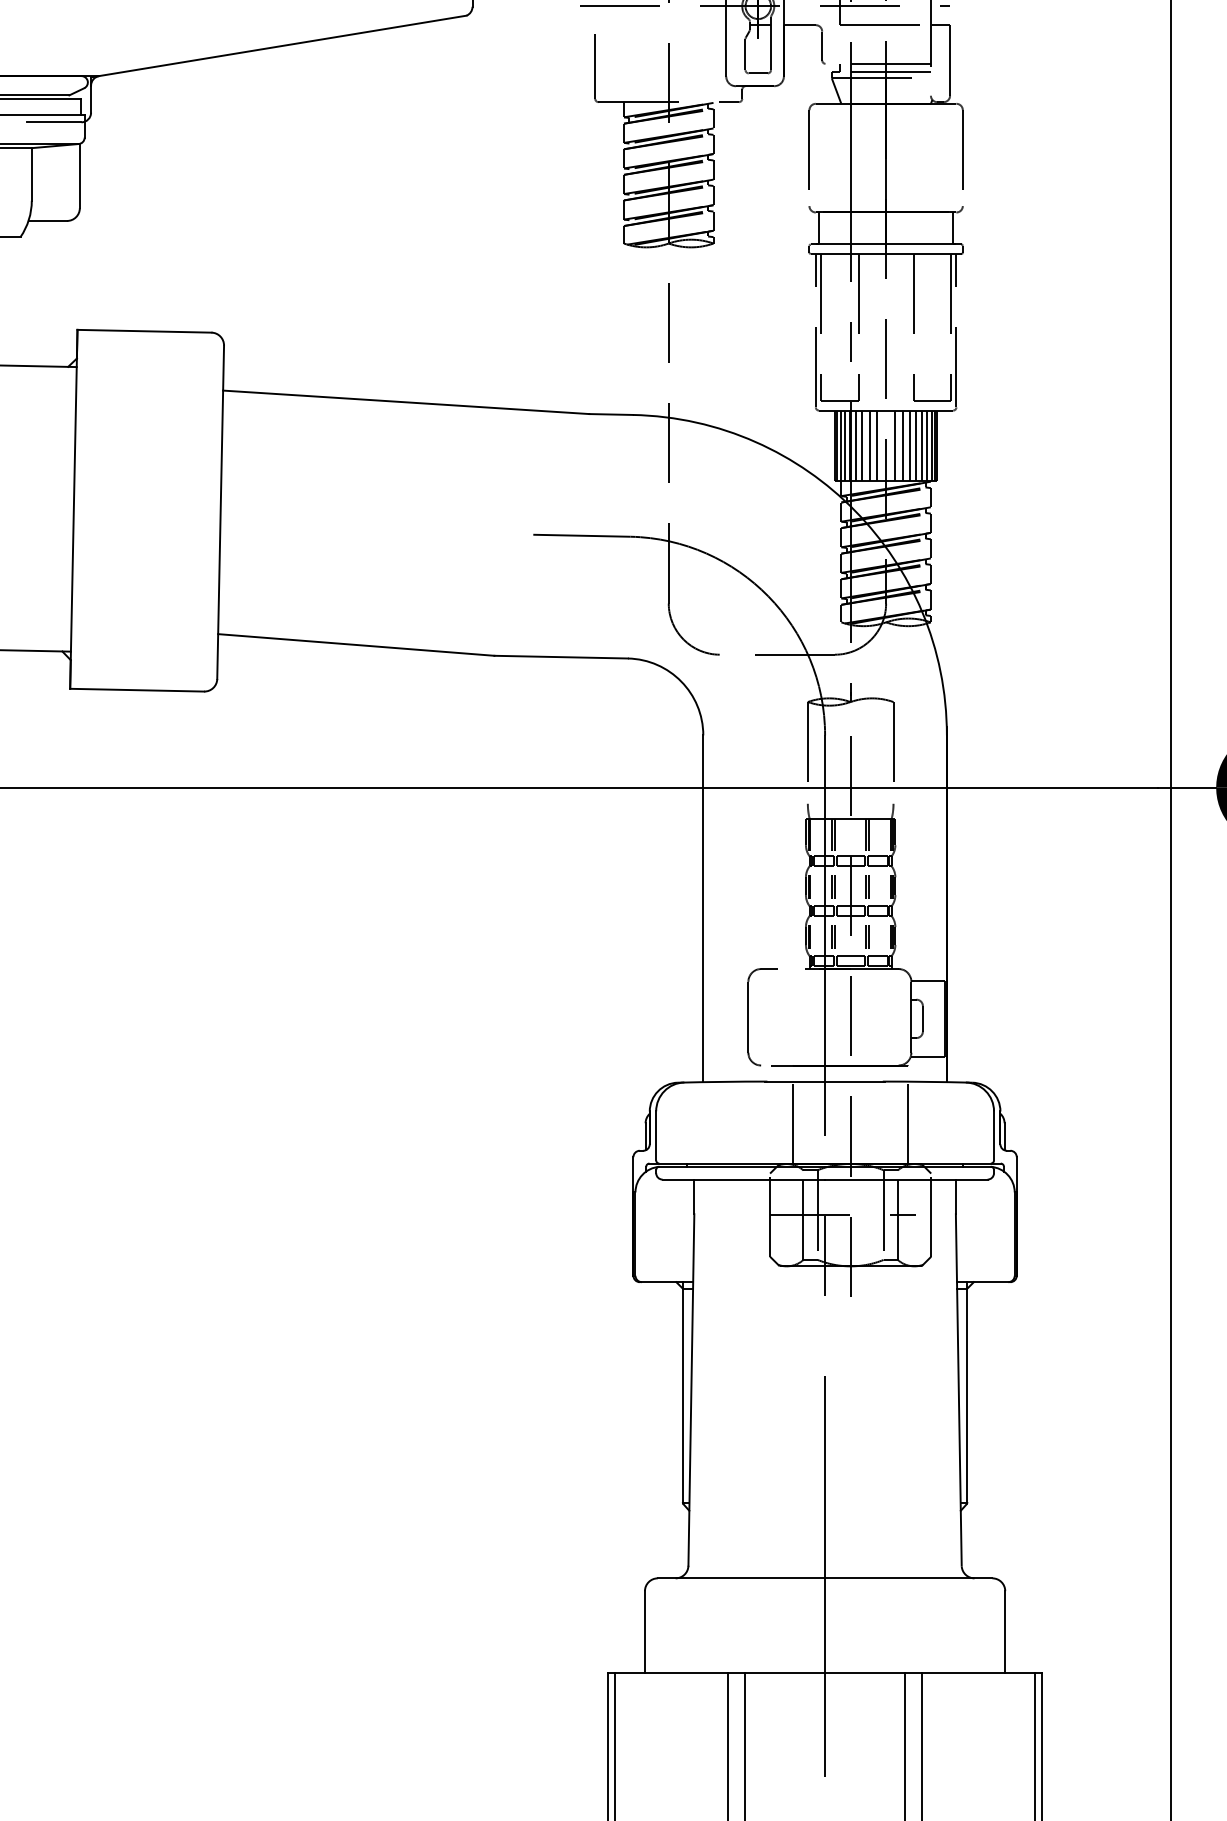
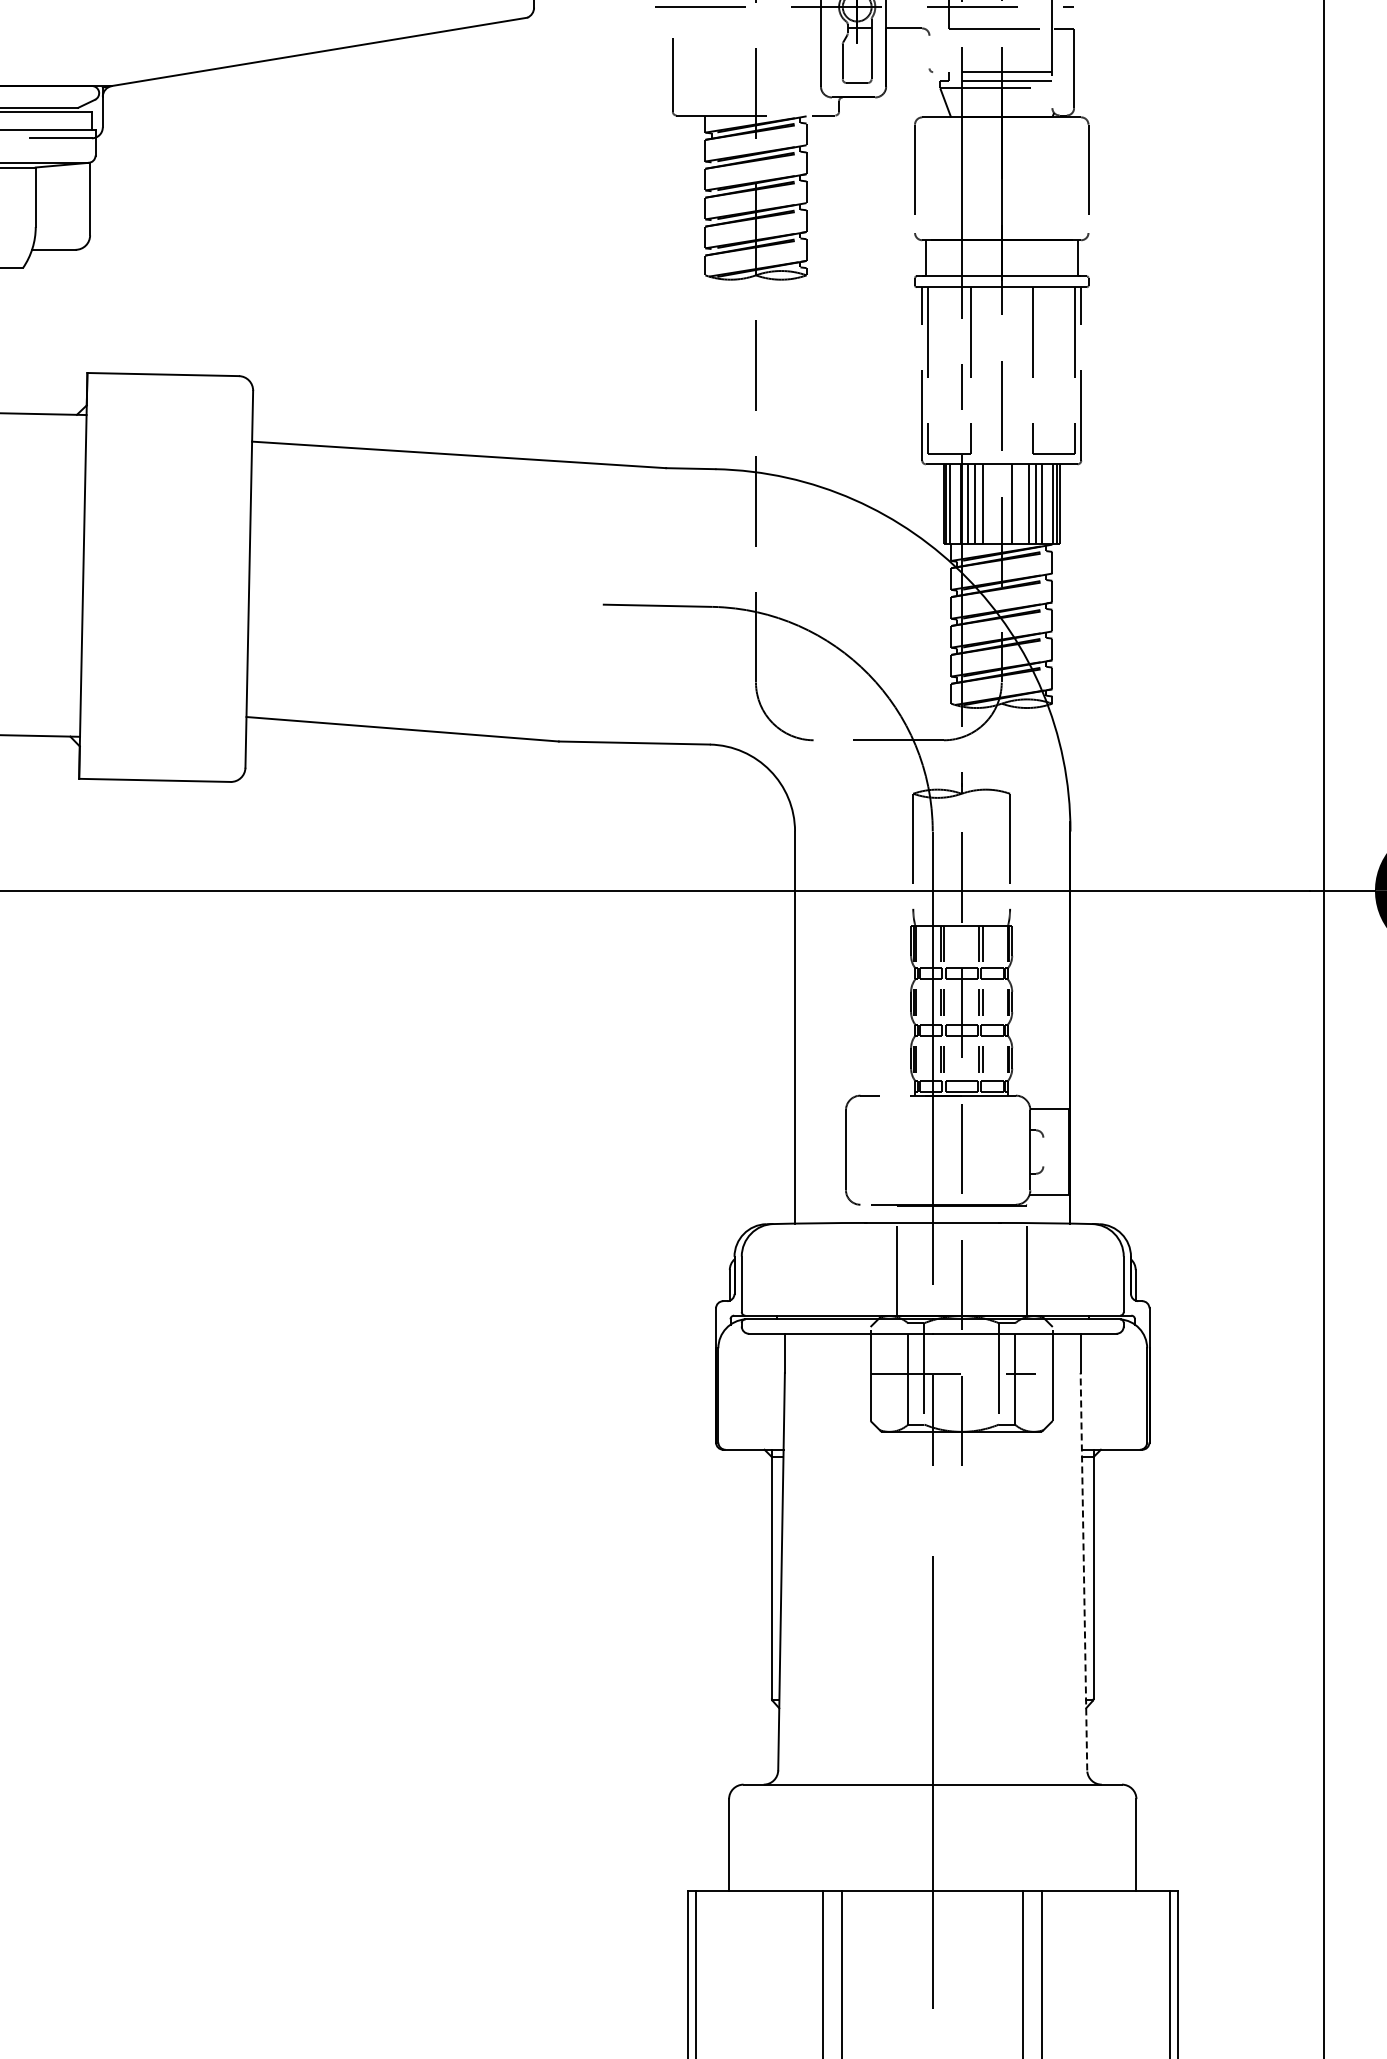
line: (822, 45) -> (929, 51), removed
line: (845, 445) -> (955, 503), removed
line: (877, 445) -> (991, 503), removed
line: (902, 445) -> (1020, 503), removed
line: (927, 445) -> (1048, 503), removed
line: (923, 1018) -> (1043, 1151), removed
line: (958, 1389) -> (1083, 1571), solid -> dashed

